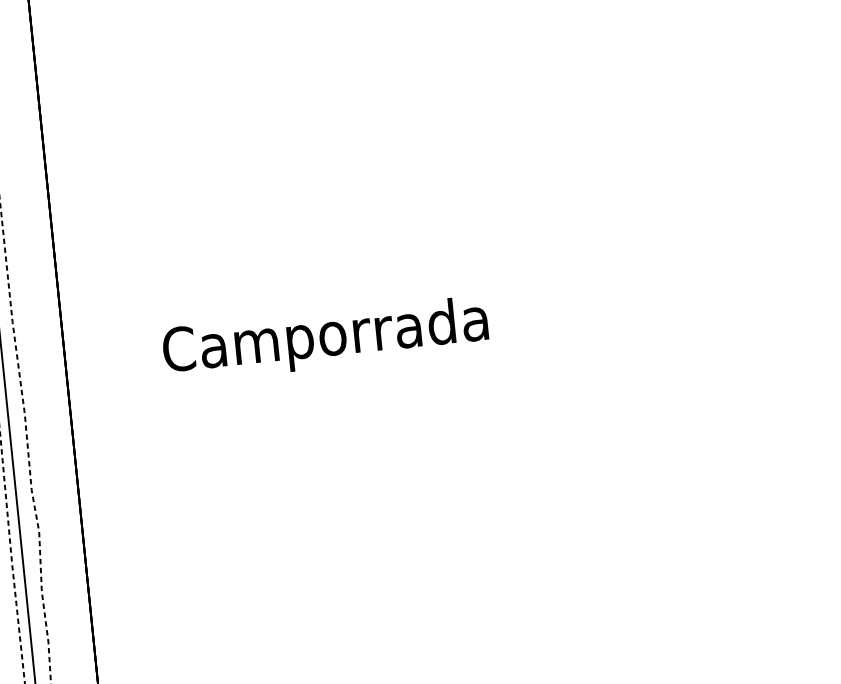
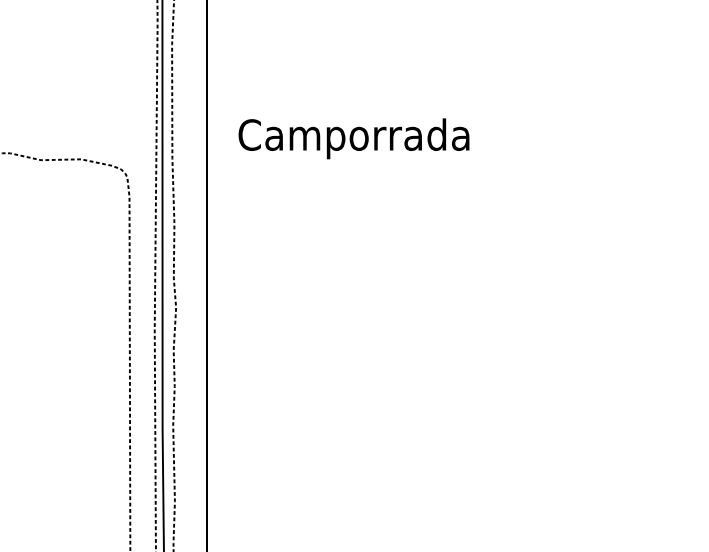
text: (325, 339) -> (353, 138), moved

